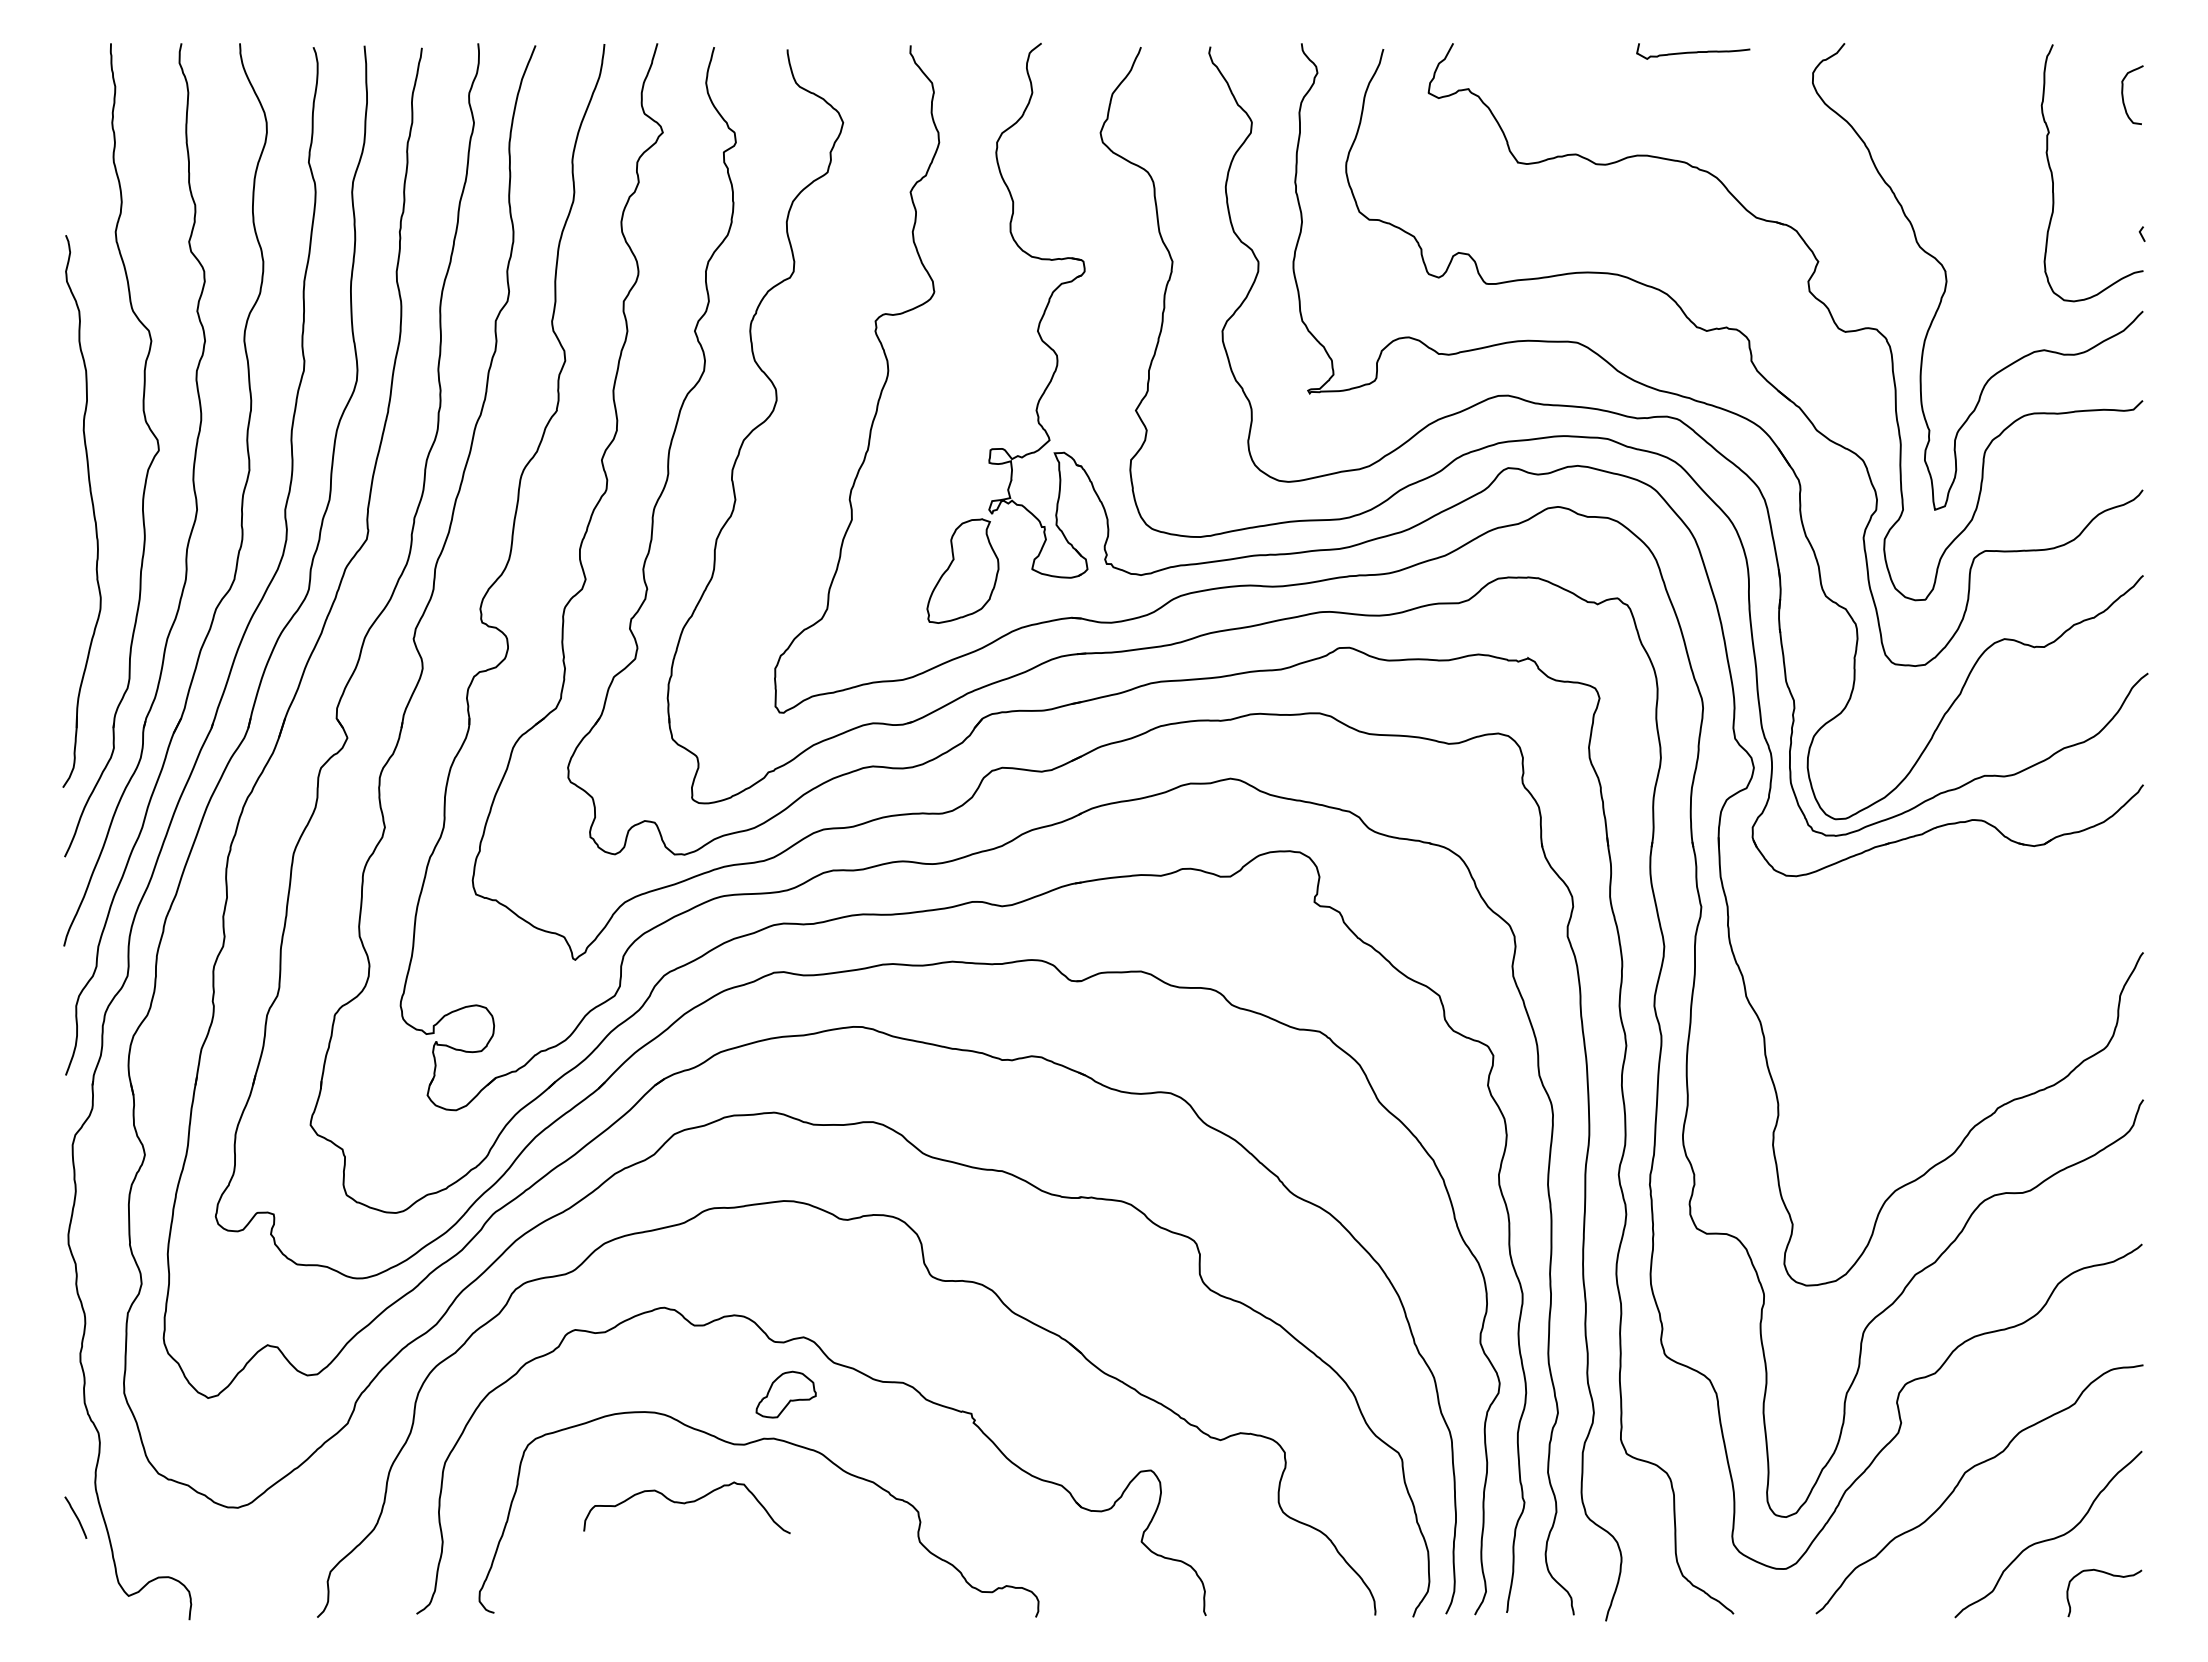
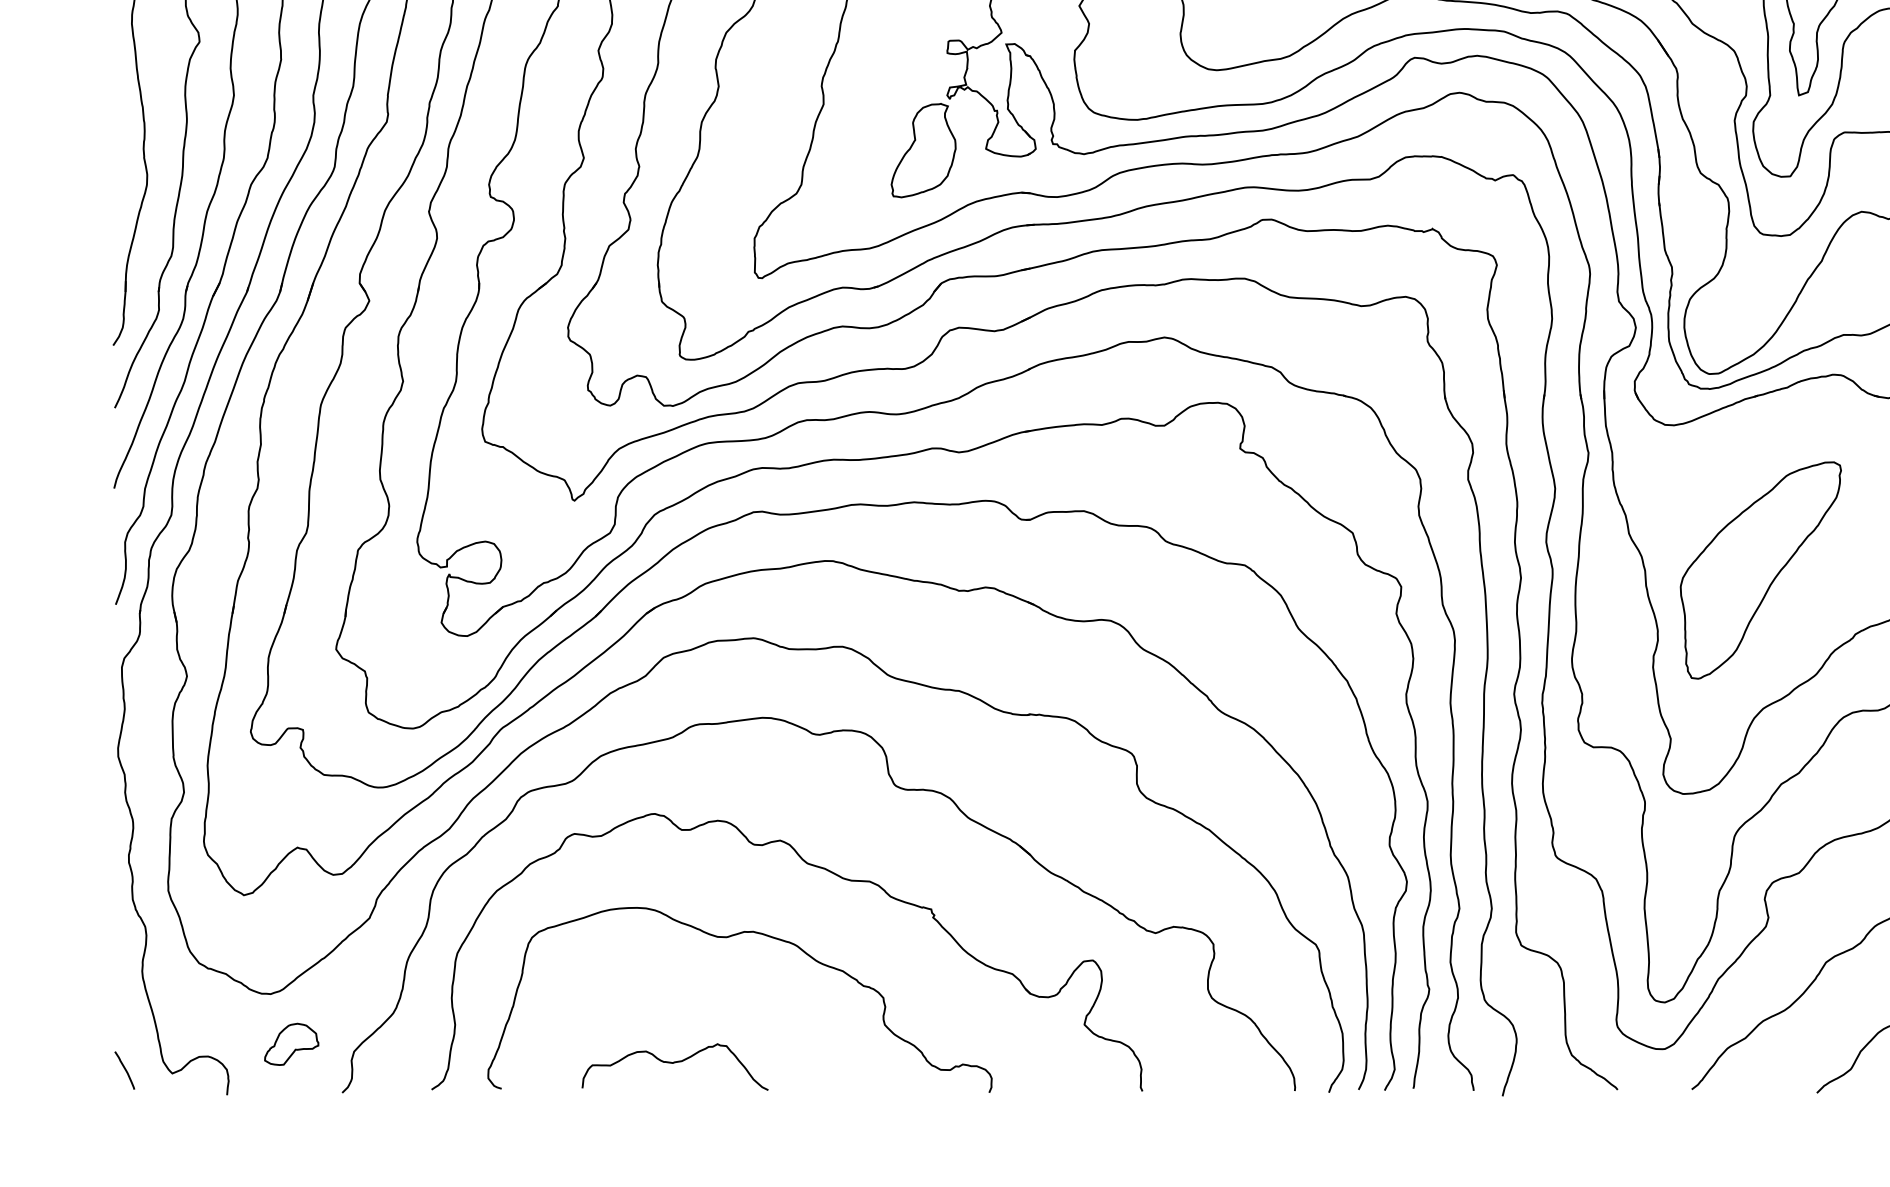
part: (1892, 1037) -> (1760, 570), added
part: (785, 1394) -> (291, 1044), moved
curve: (684, 1504) -> (672, 1064), moved
curve: (75, 1516) -> (124, 1069), moved

